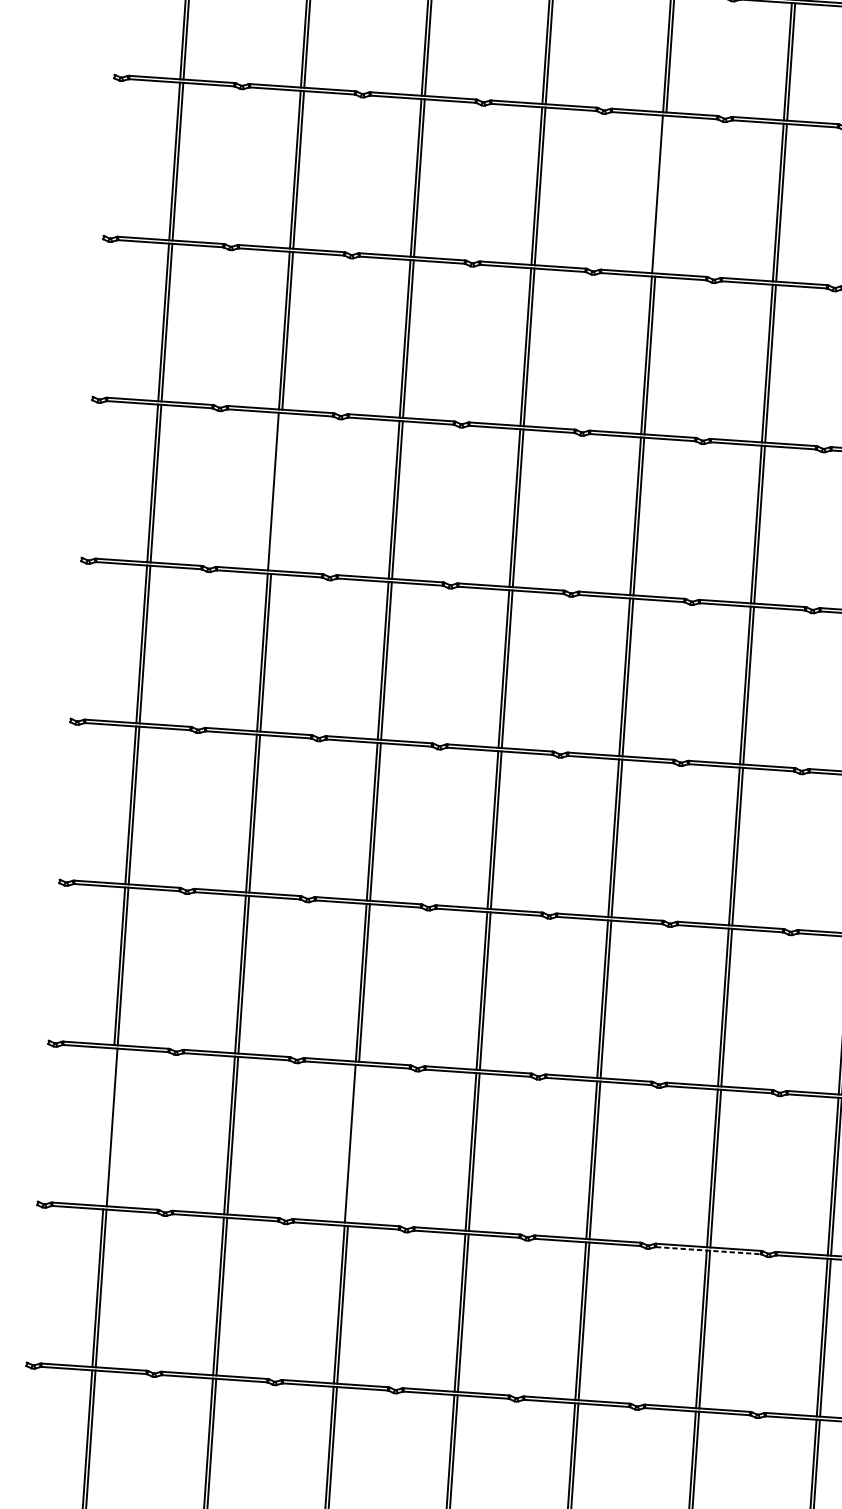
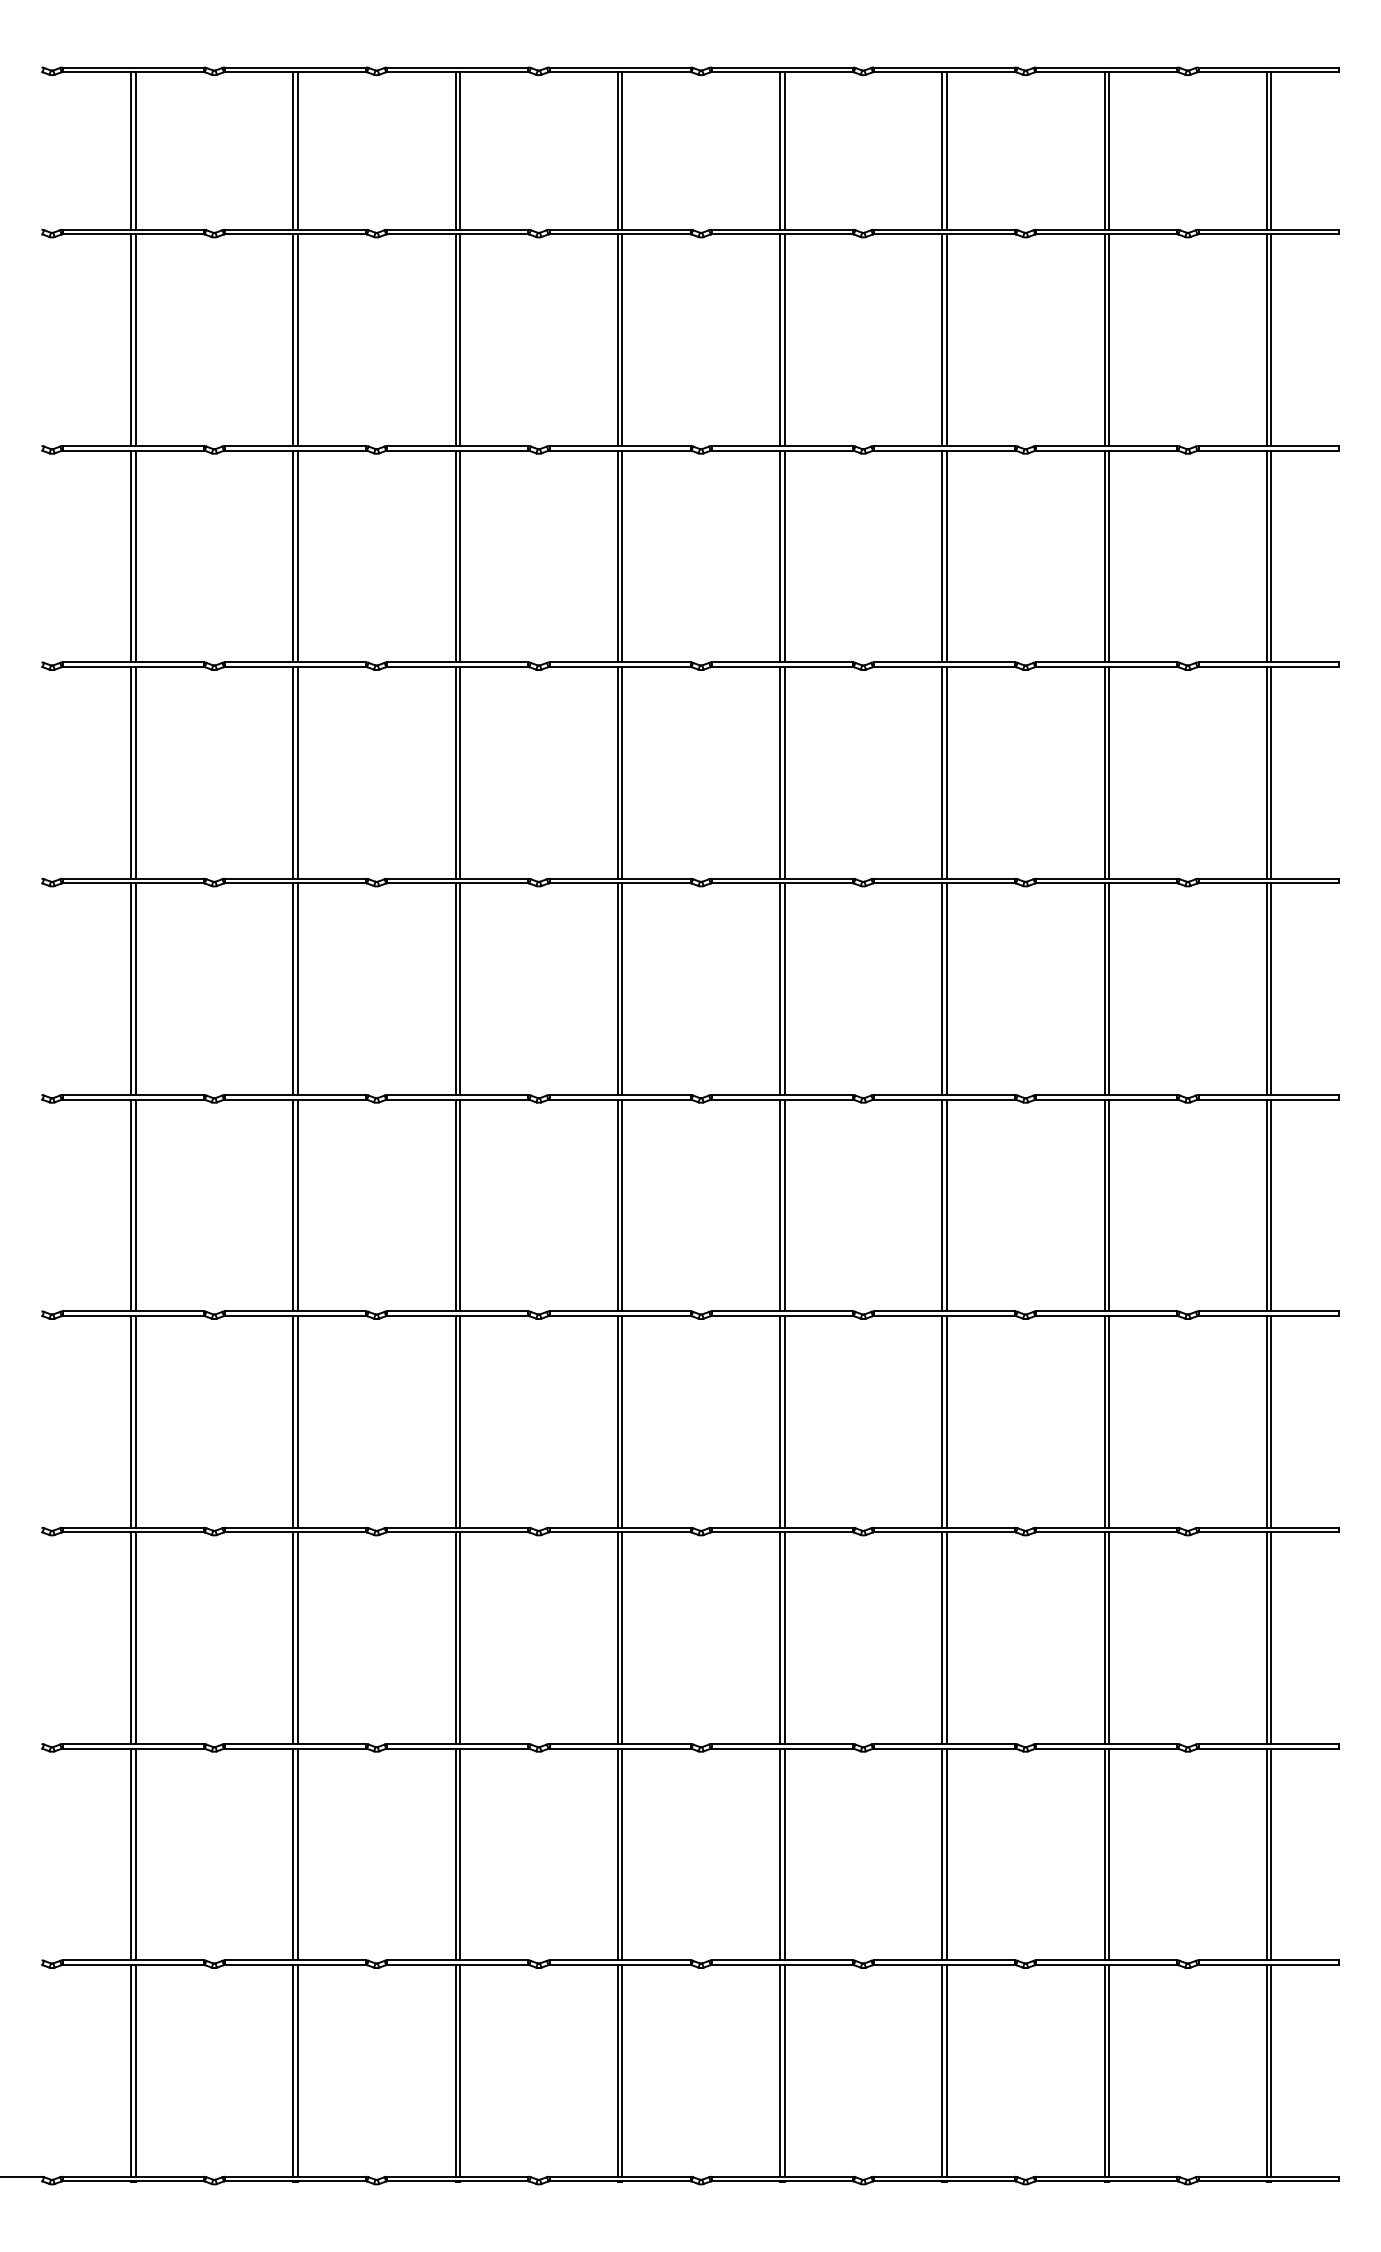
line: (660, 194) -> (784, 340), added
line: (276, 491) -> (297, 772), added
line: (109, 1127) -> (131, 1638), added
line: (353, 1144) -> (460, 1638), added
line: (709, 1250) -> (945, 1748), dashed -> solid

